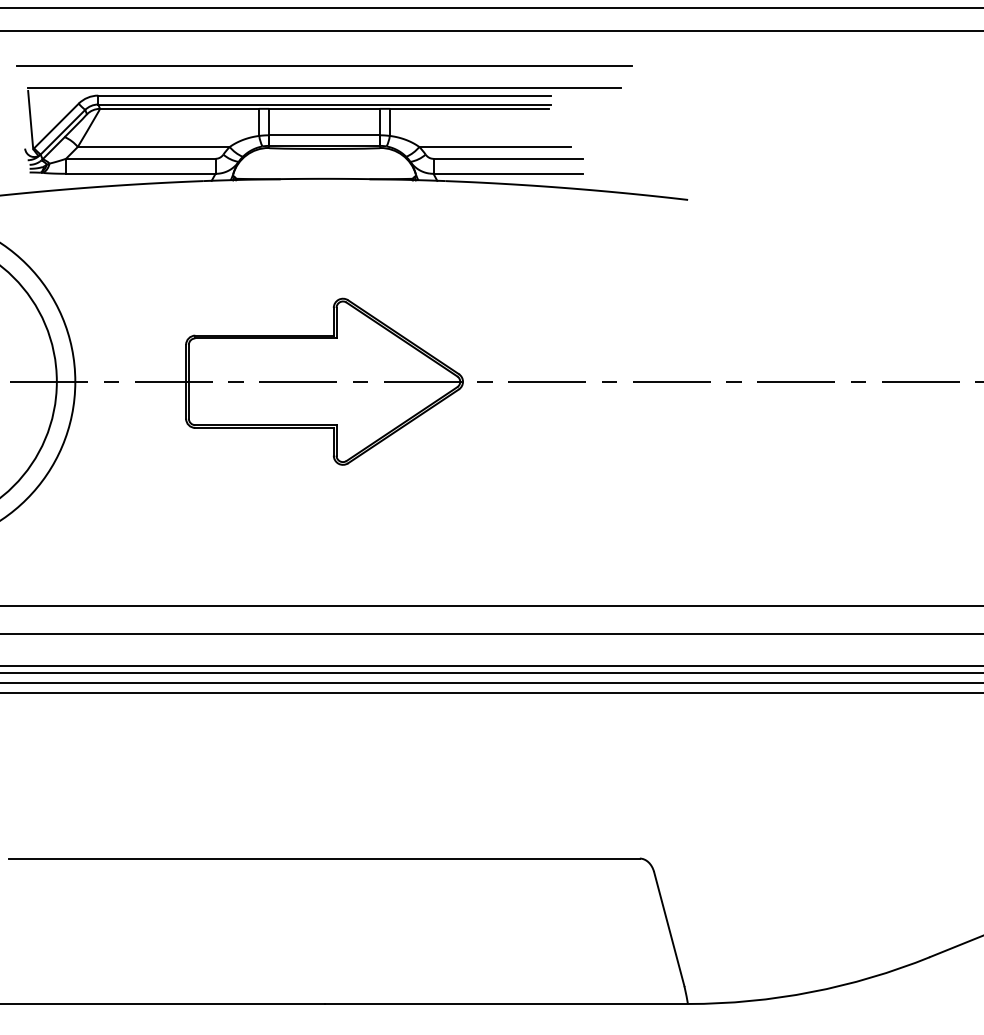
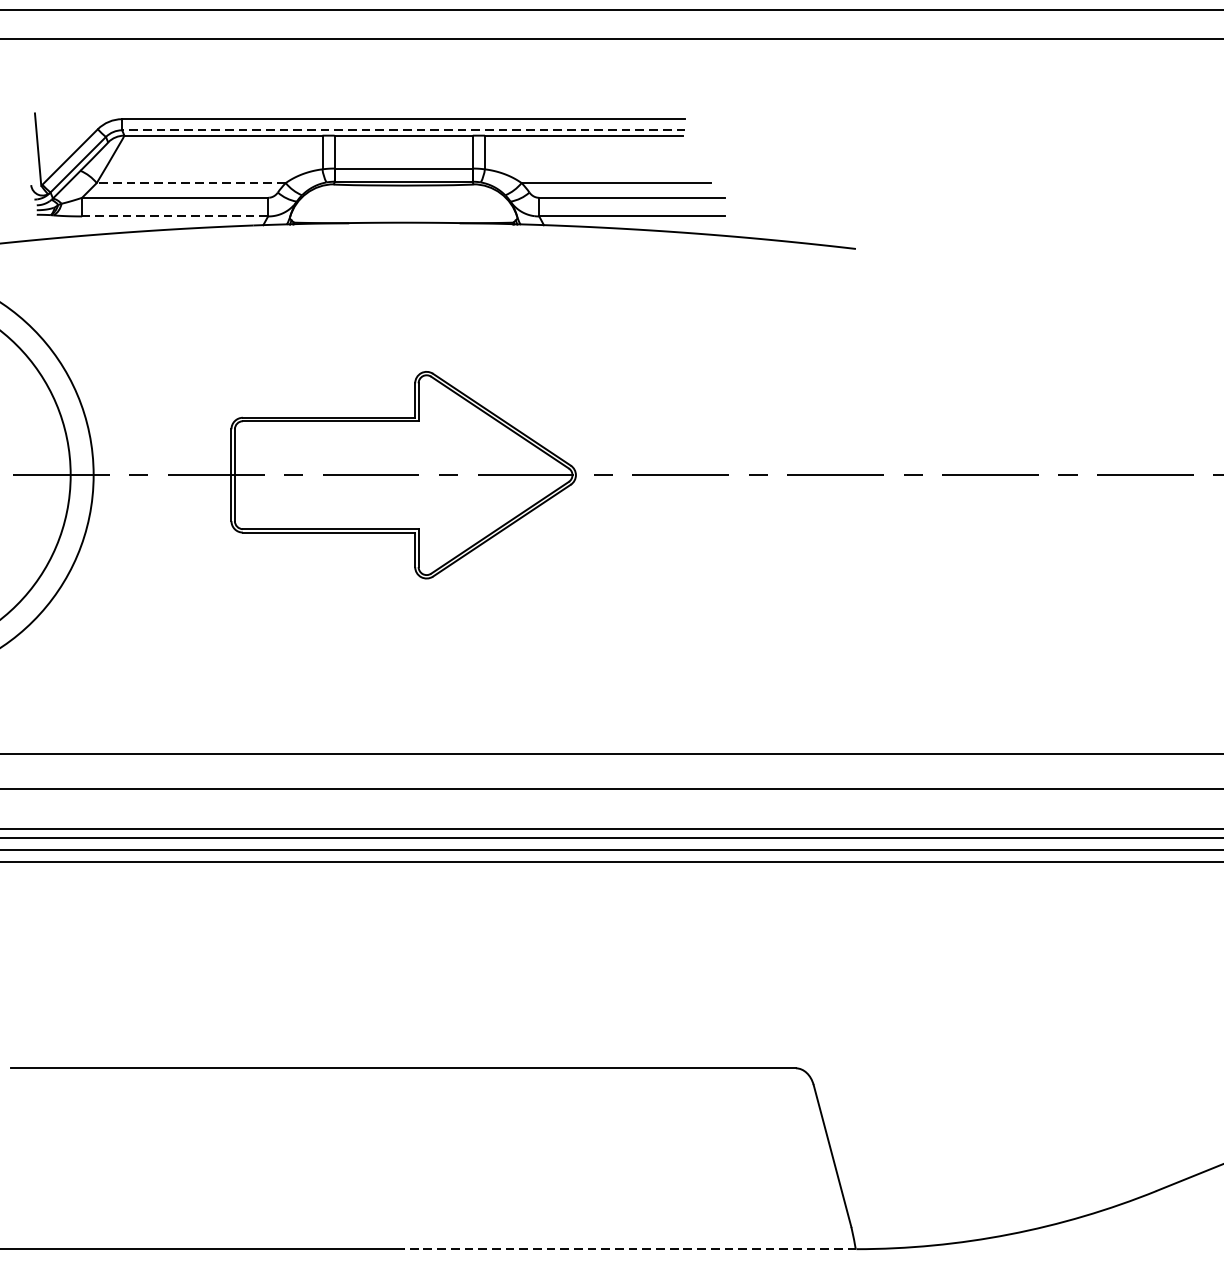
line: (324, 66) -> (403, 82), removed
line: (324, 87) -> (403, 109), removed
line: (324, 104) -> (403, 130), solid -> dashed
line: (153, 146) -> (190, 182), solid -> dashed
line: (140, 173) -> (174, 216), solid -> dashed
line: (506, 1003) -> (630, 1248), solid -> dashed

